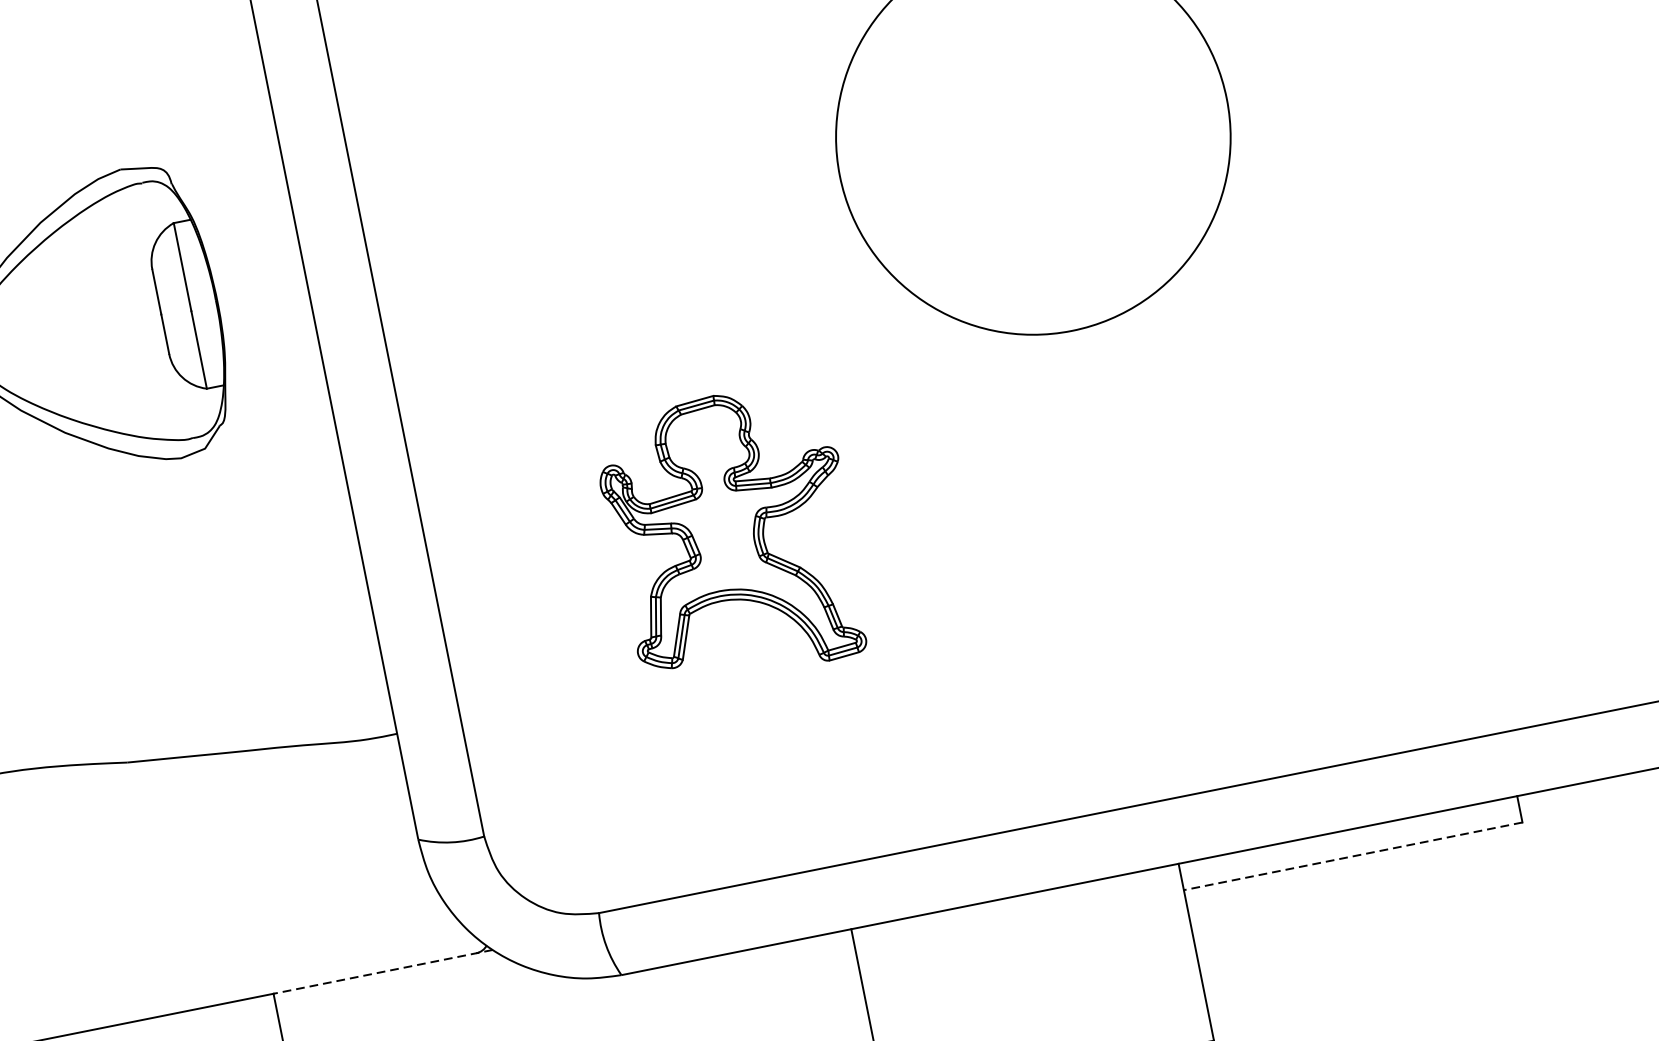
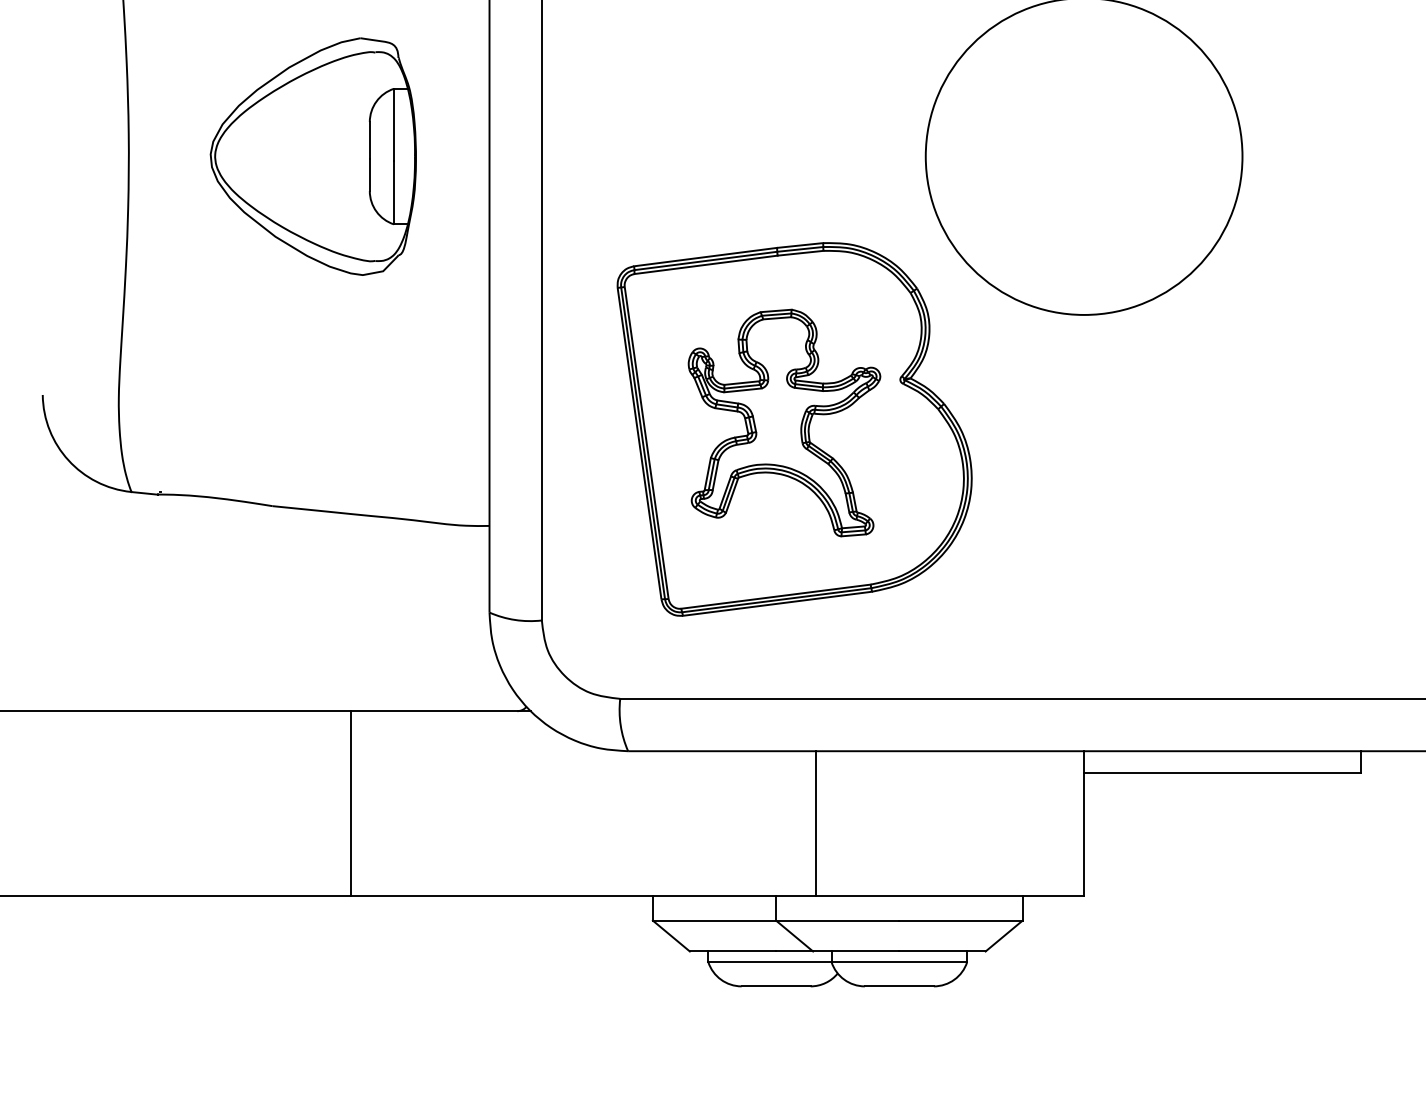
part: (746, 541) -> (794, 429), added
line: (1352, 856) -> (1222, 772), dashed -> solid
line: (383, 972) -> (441, 711), dashed -> solid

